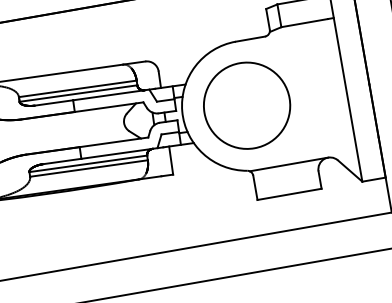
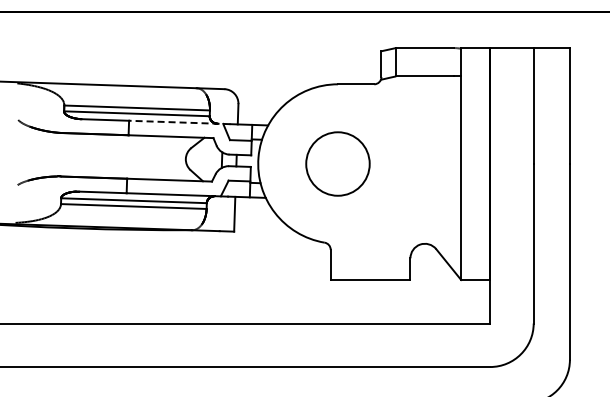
line: (113, 94) -> (179, 122), solid -> dashed
circle: (246, 105) -> (337, 163), size x0.6
line: (288, 164) -> (375, 243), removed

